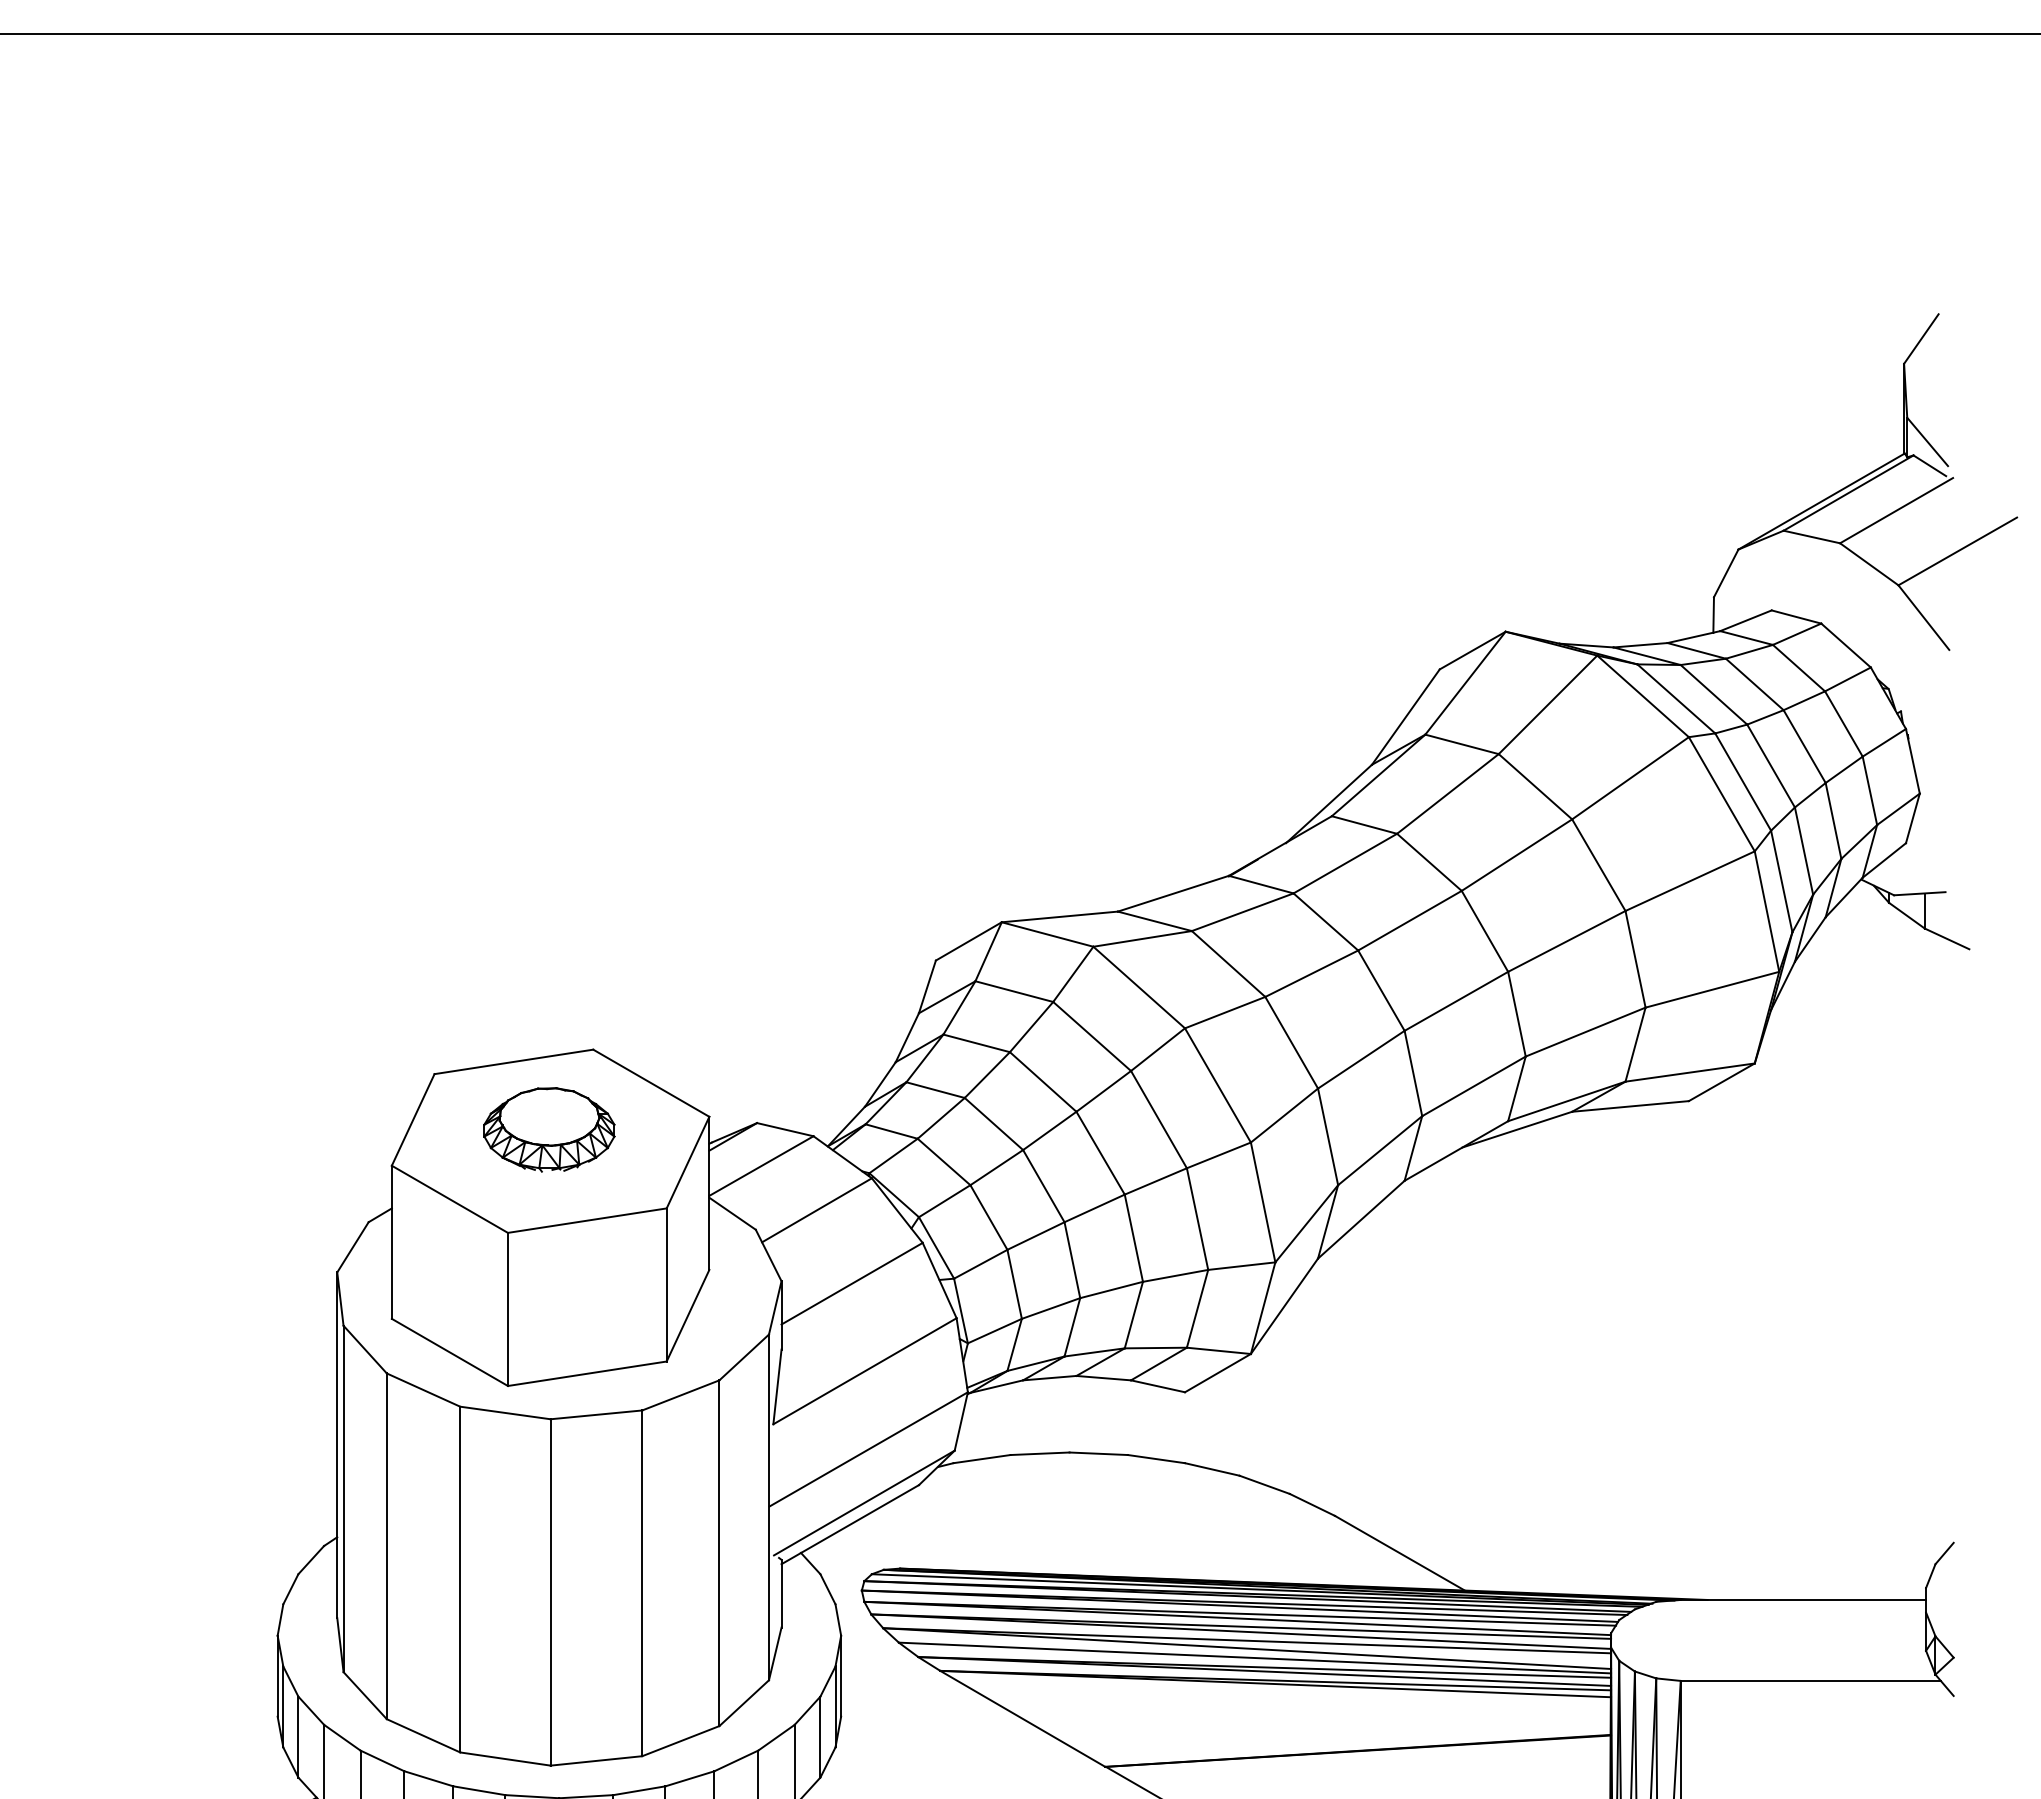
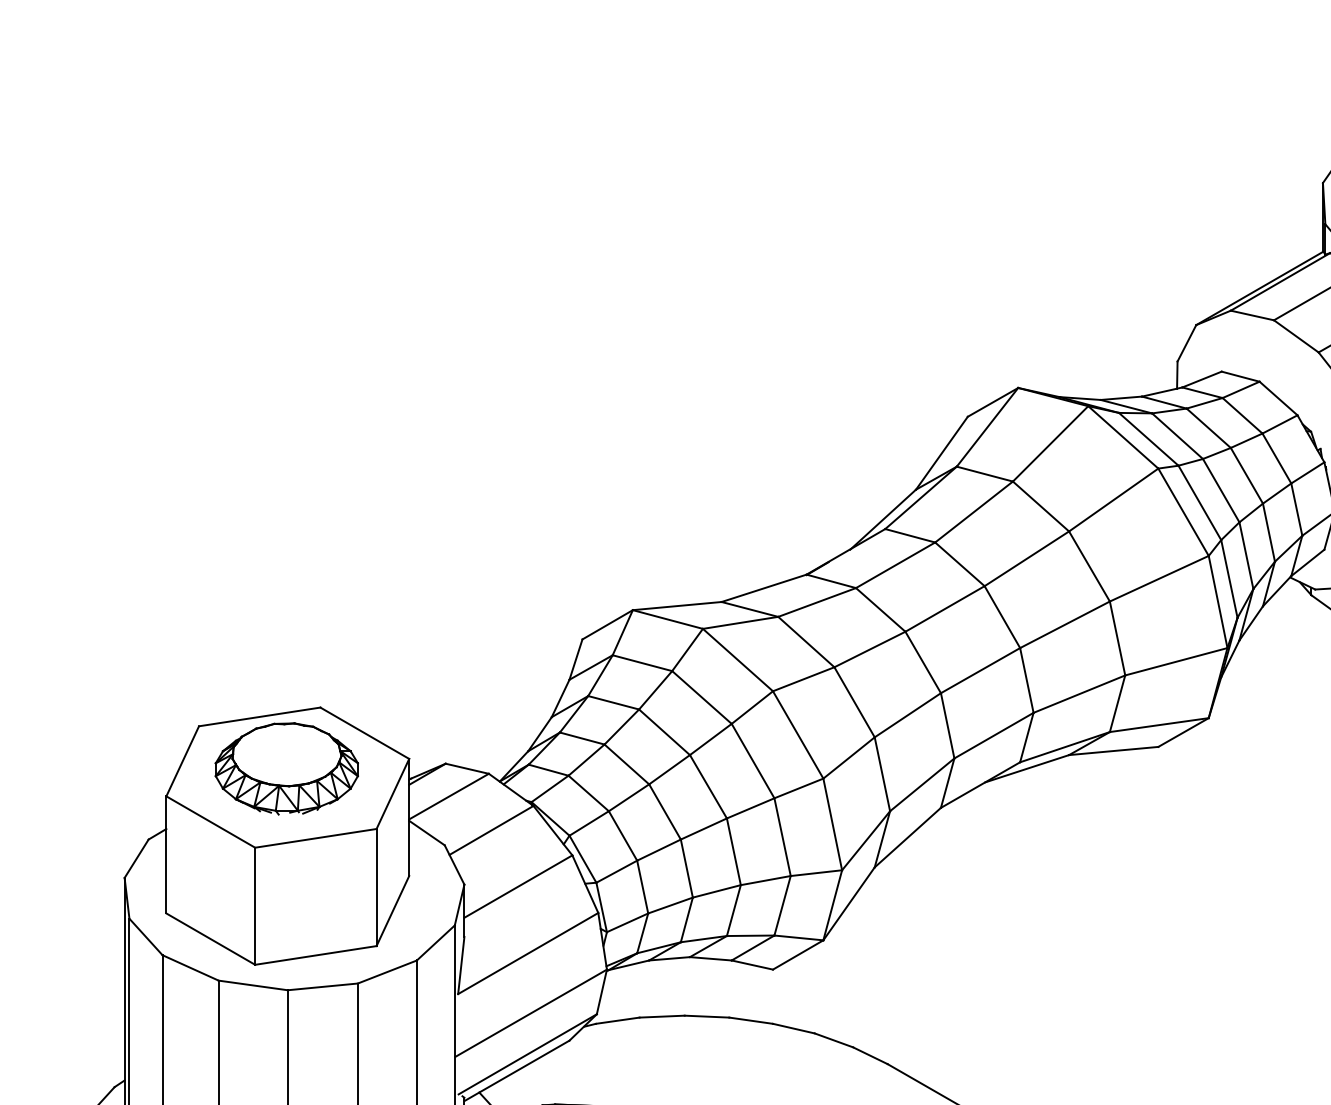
part: (549, 1129) -> (286, 768), size x1.43

